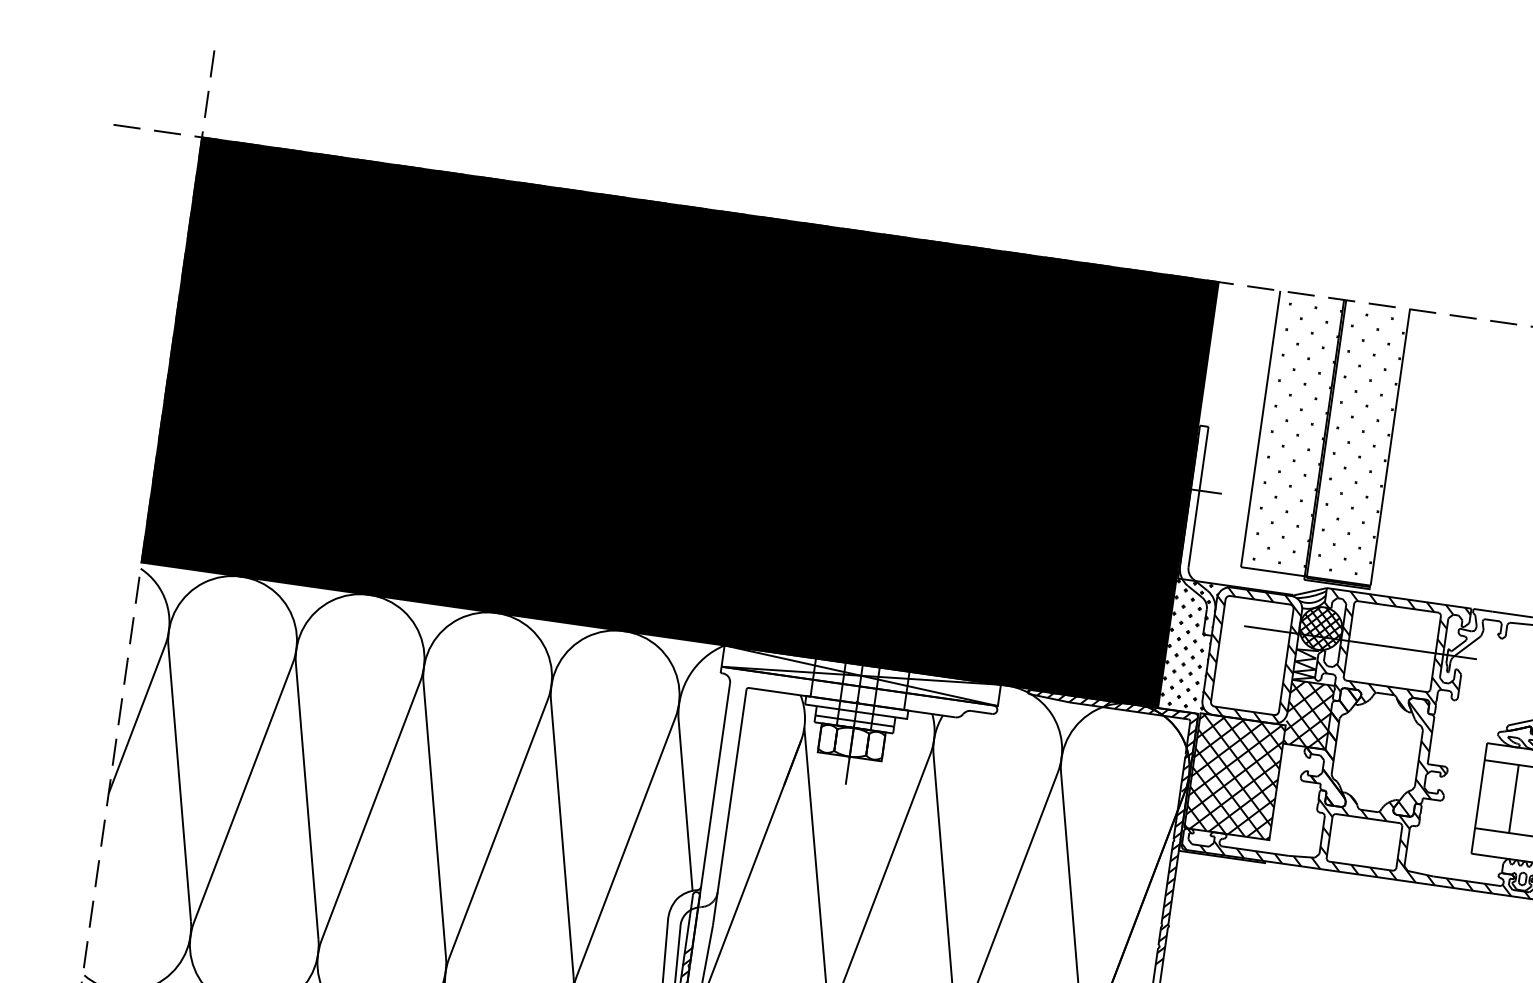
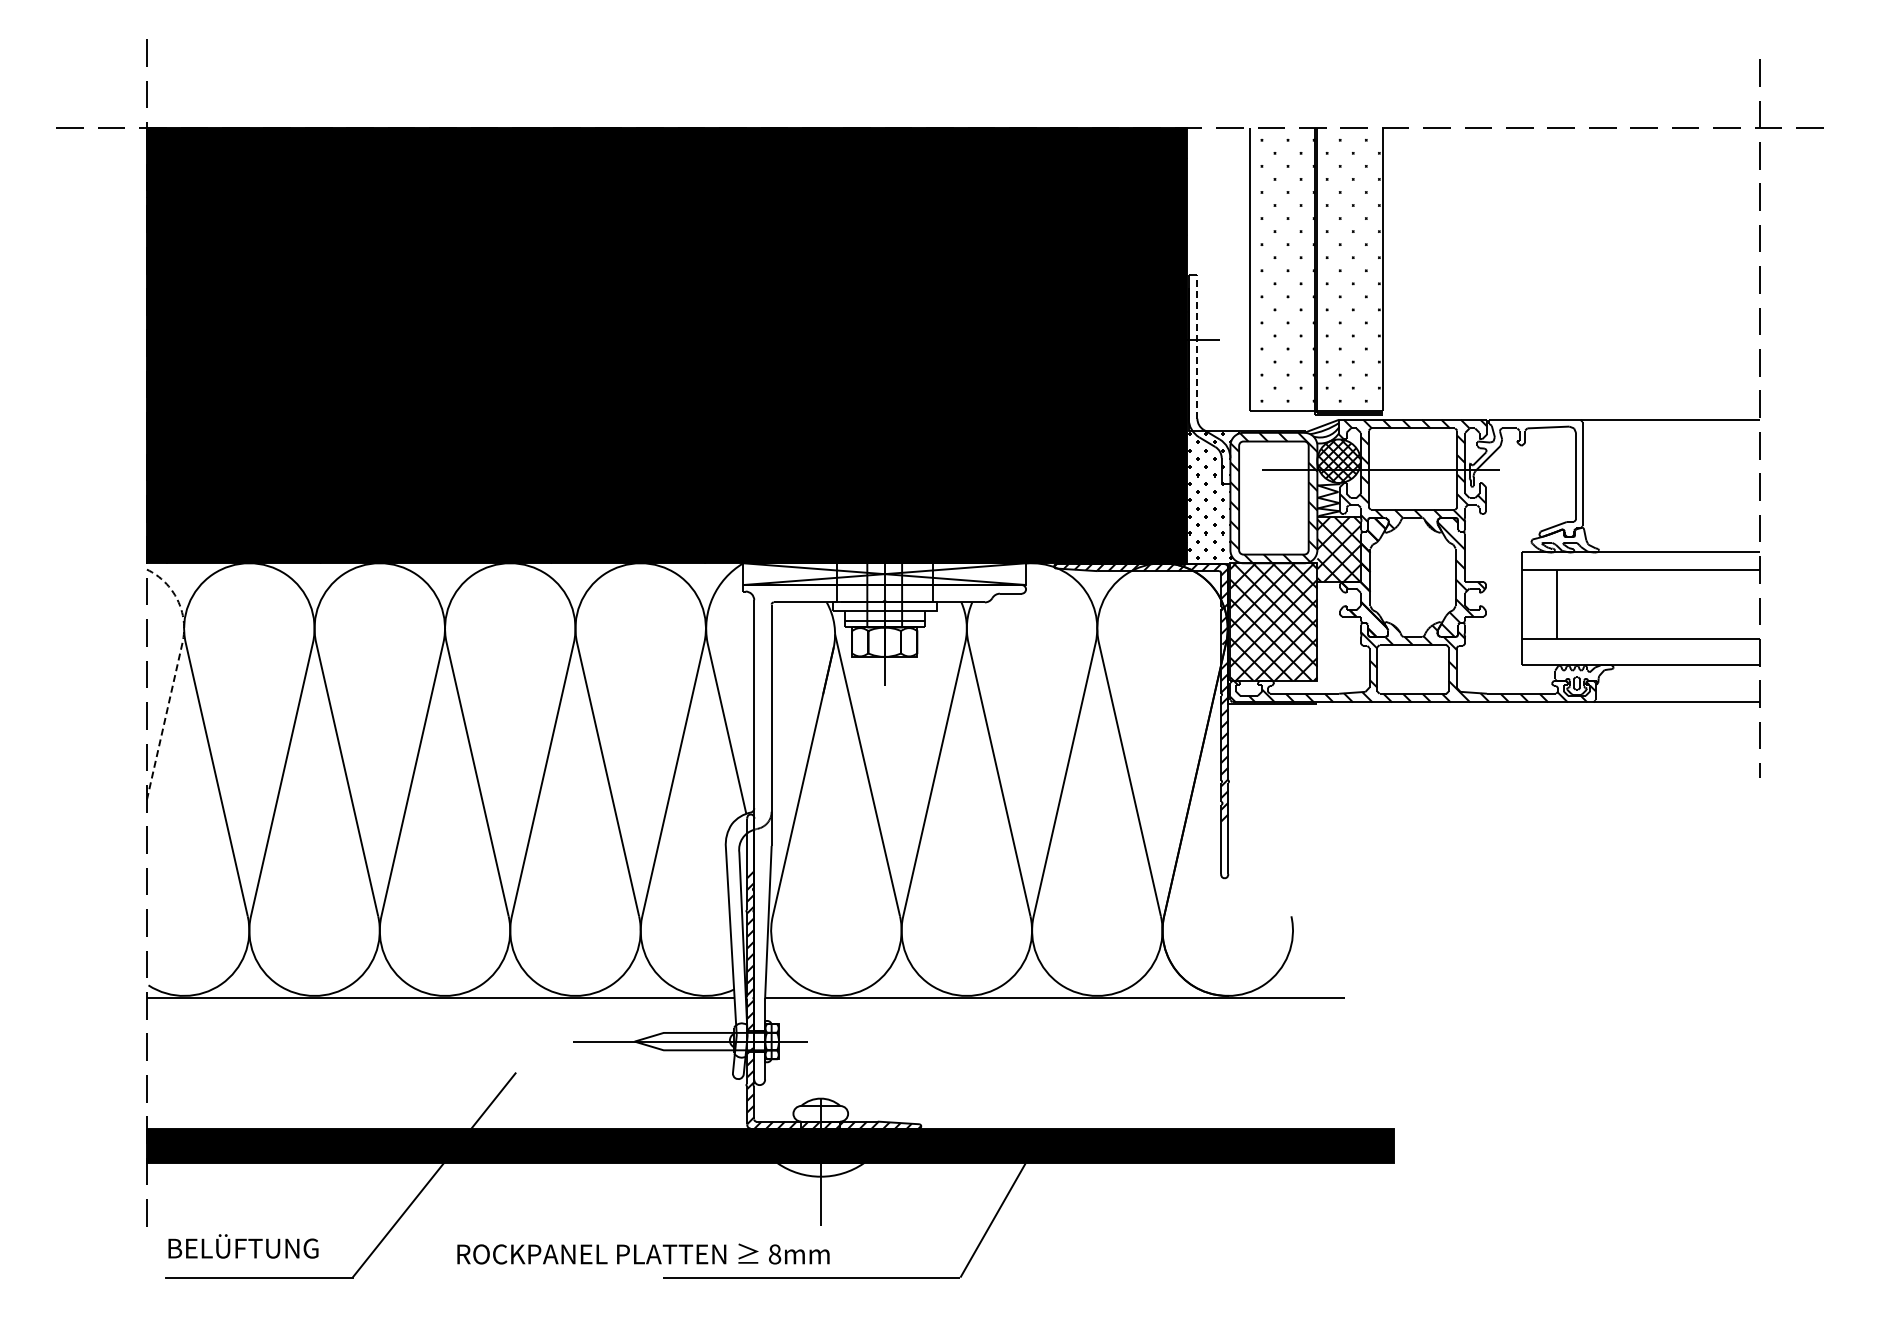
line: (1198, 496) -> (1197, 346), solid -> dashed
line: (156, 668) -> (177, 667), solid -> dashed

